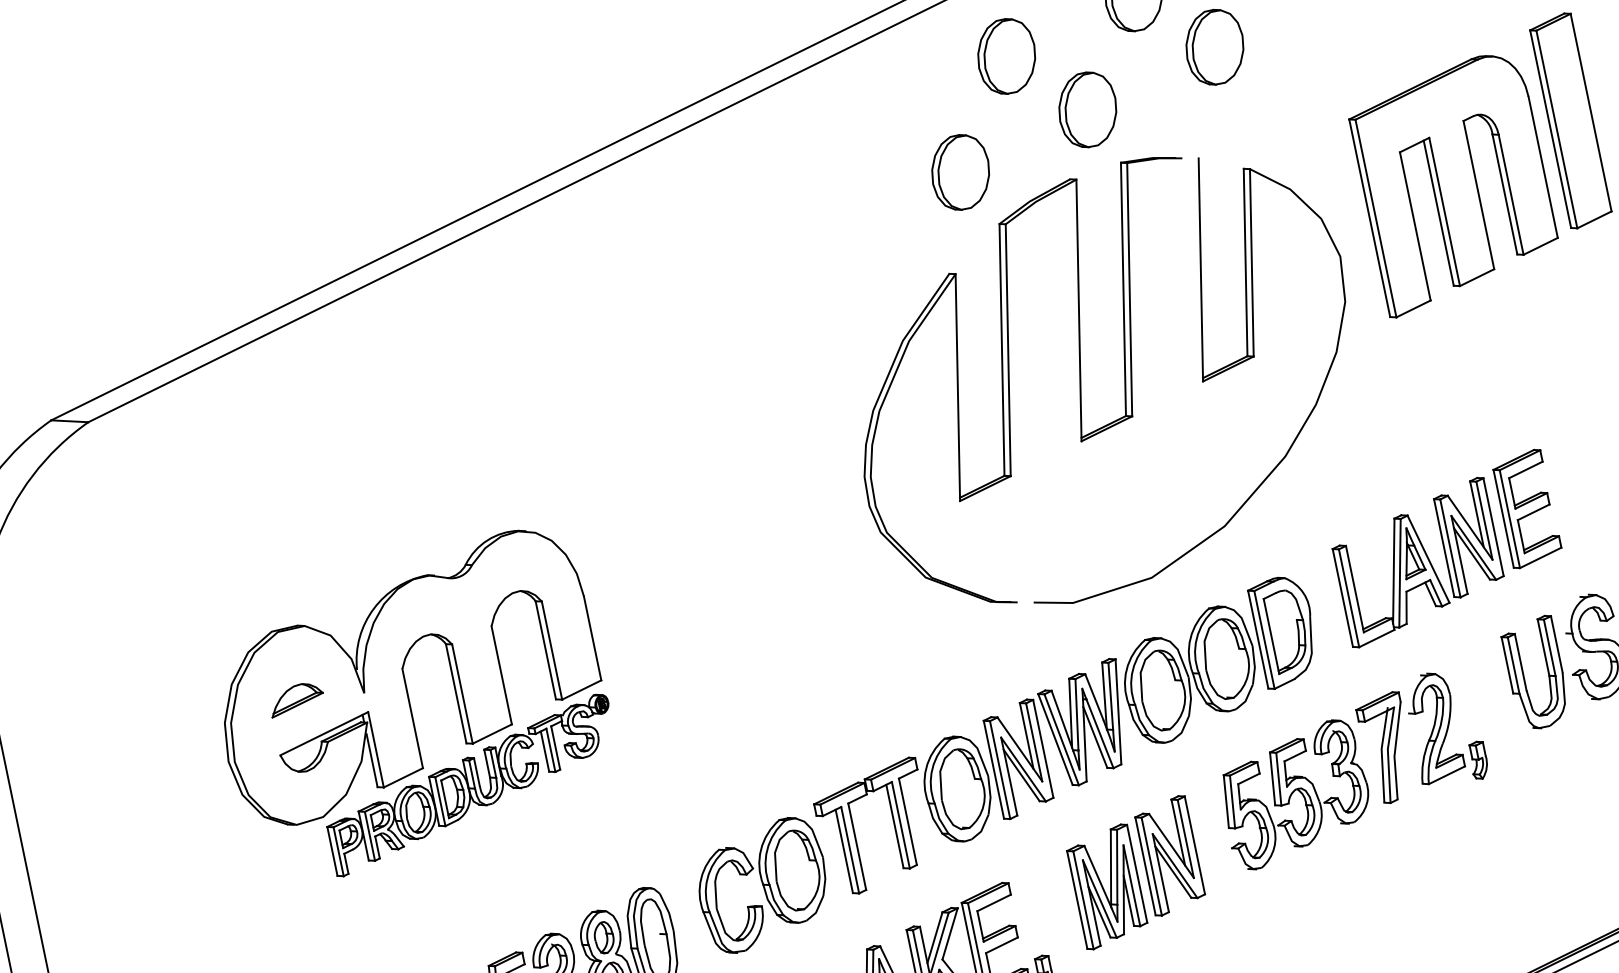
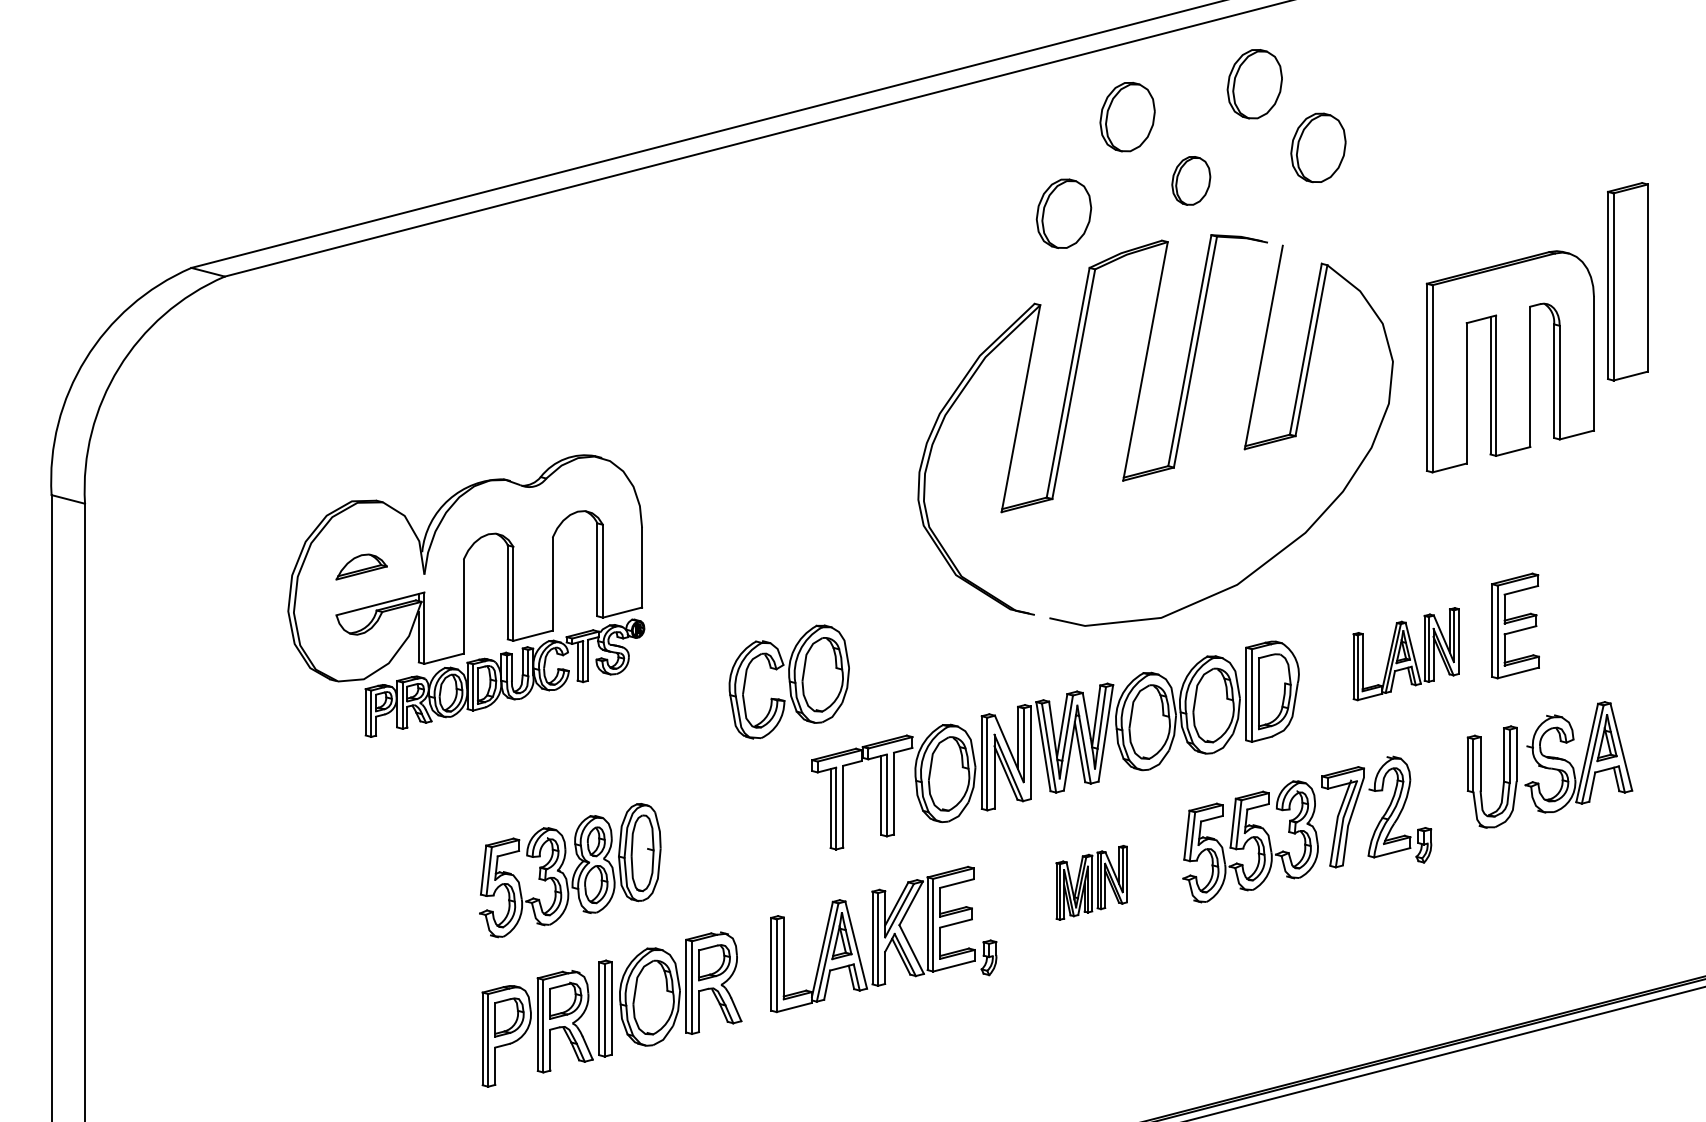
part: (1087, 109) -> (1191, 180), size x0.7
part: (1453, 183) -> (1509, 361), moved
part: (1418, 561) -> (1406, 653), size x0.7
part: (1135, 872) -> (1091, 882), size x0.6
part: (761, 884) -> (788, 681), moved

